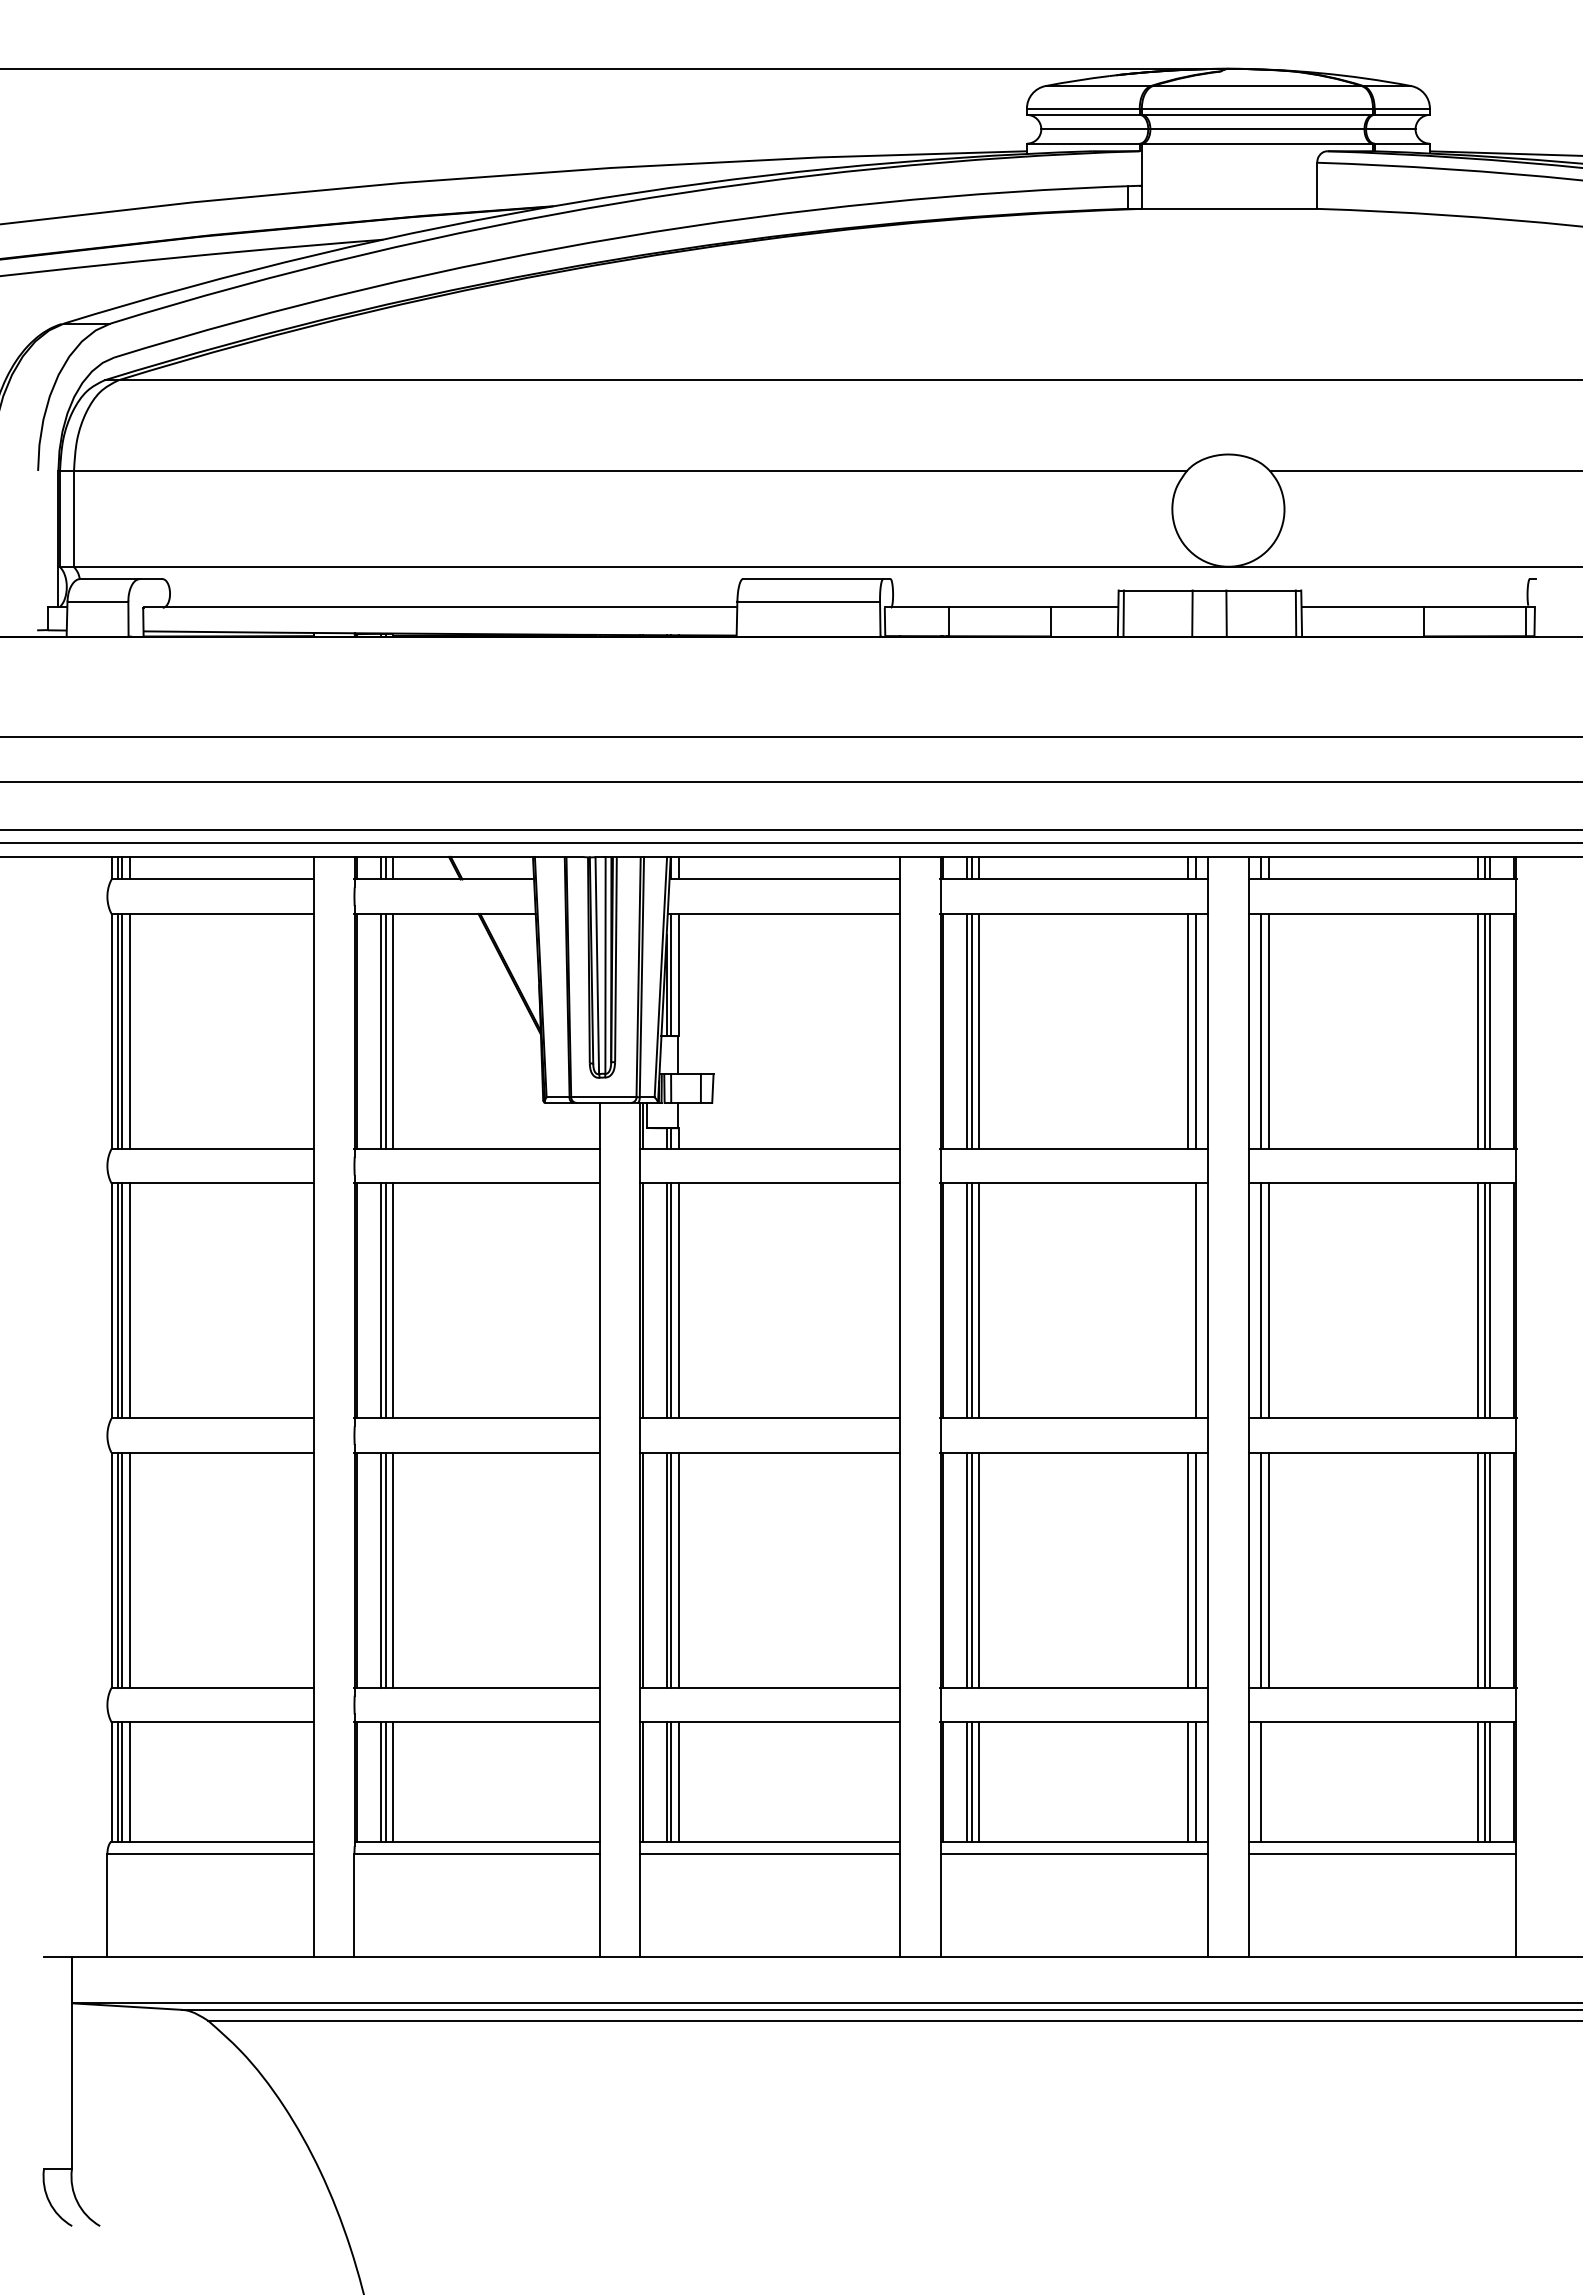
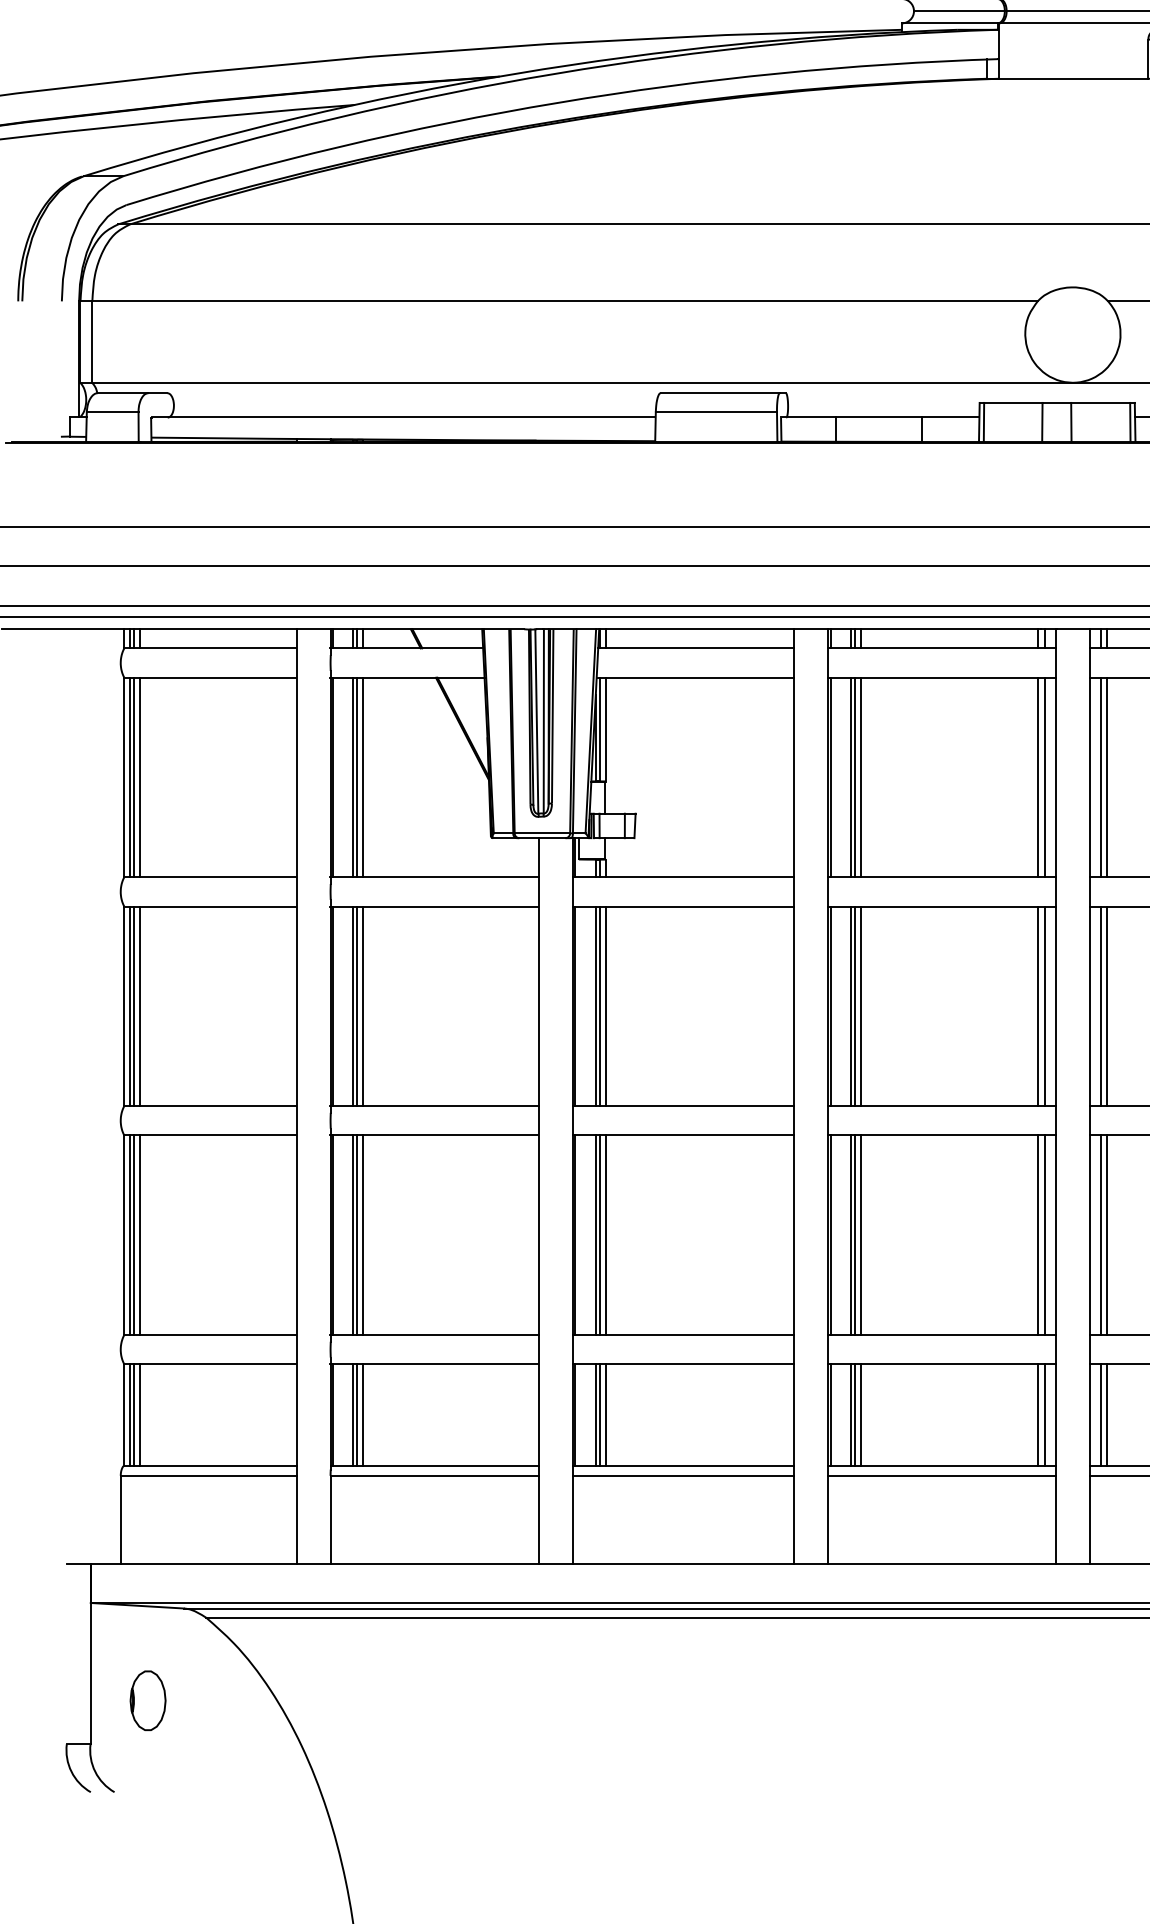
line: (1187, 1300) -> (1038, 1005), added
line: (1269, 1782) -> (1107, 1415), added
part: (139, 2118) -> (147, 1700), added

